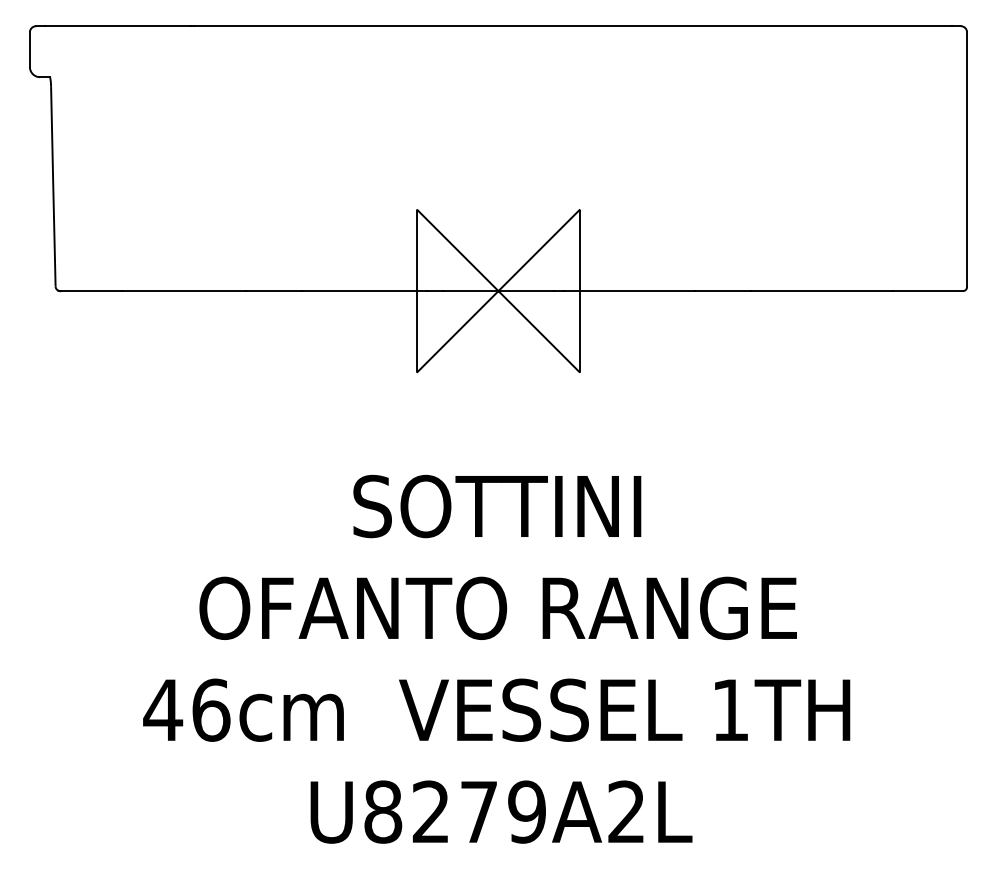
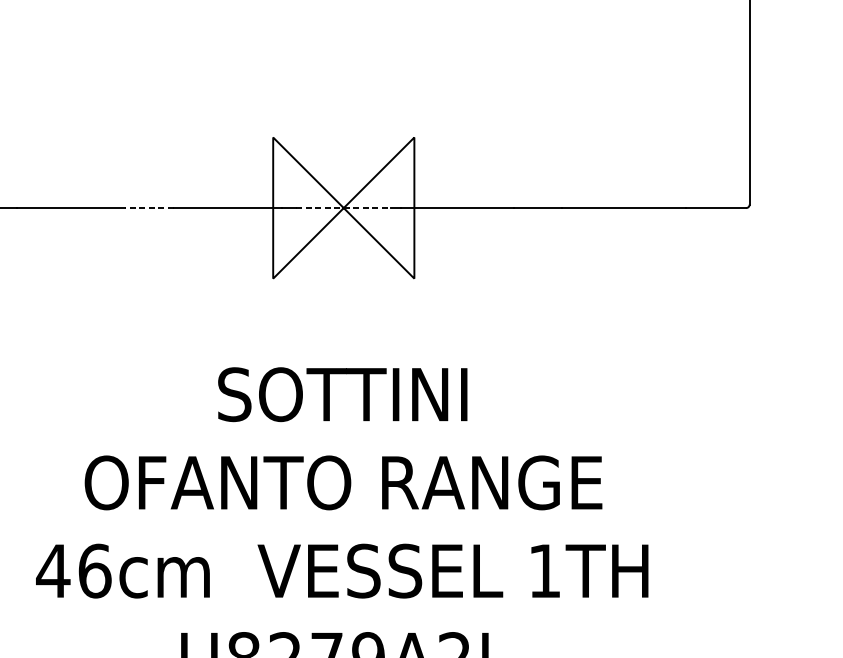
line: (274, 291) -> (149, 208), solid -> dashed
line: (498, 291) -> (343, 208), solid -> dashed

